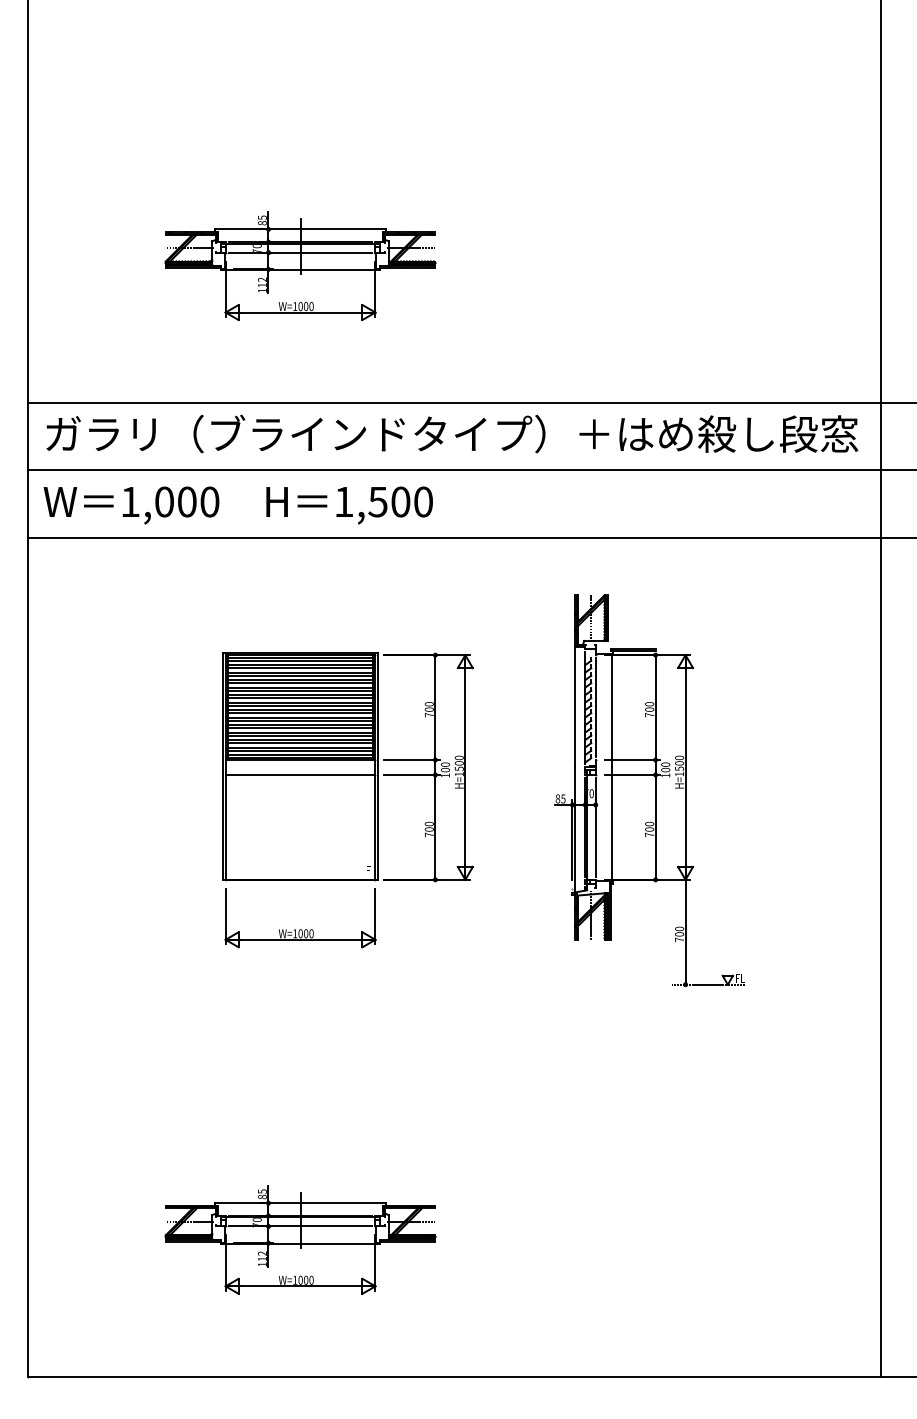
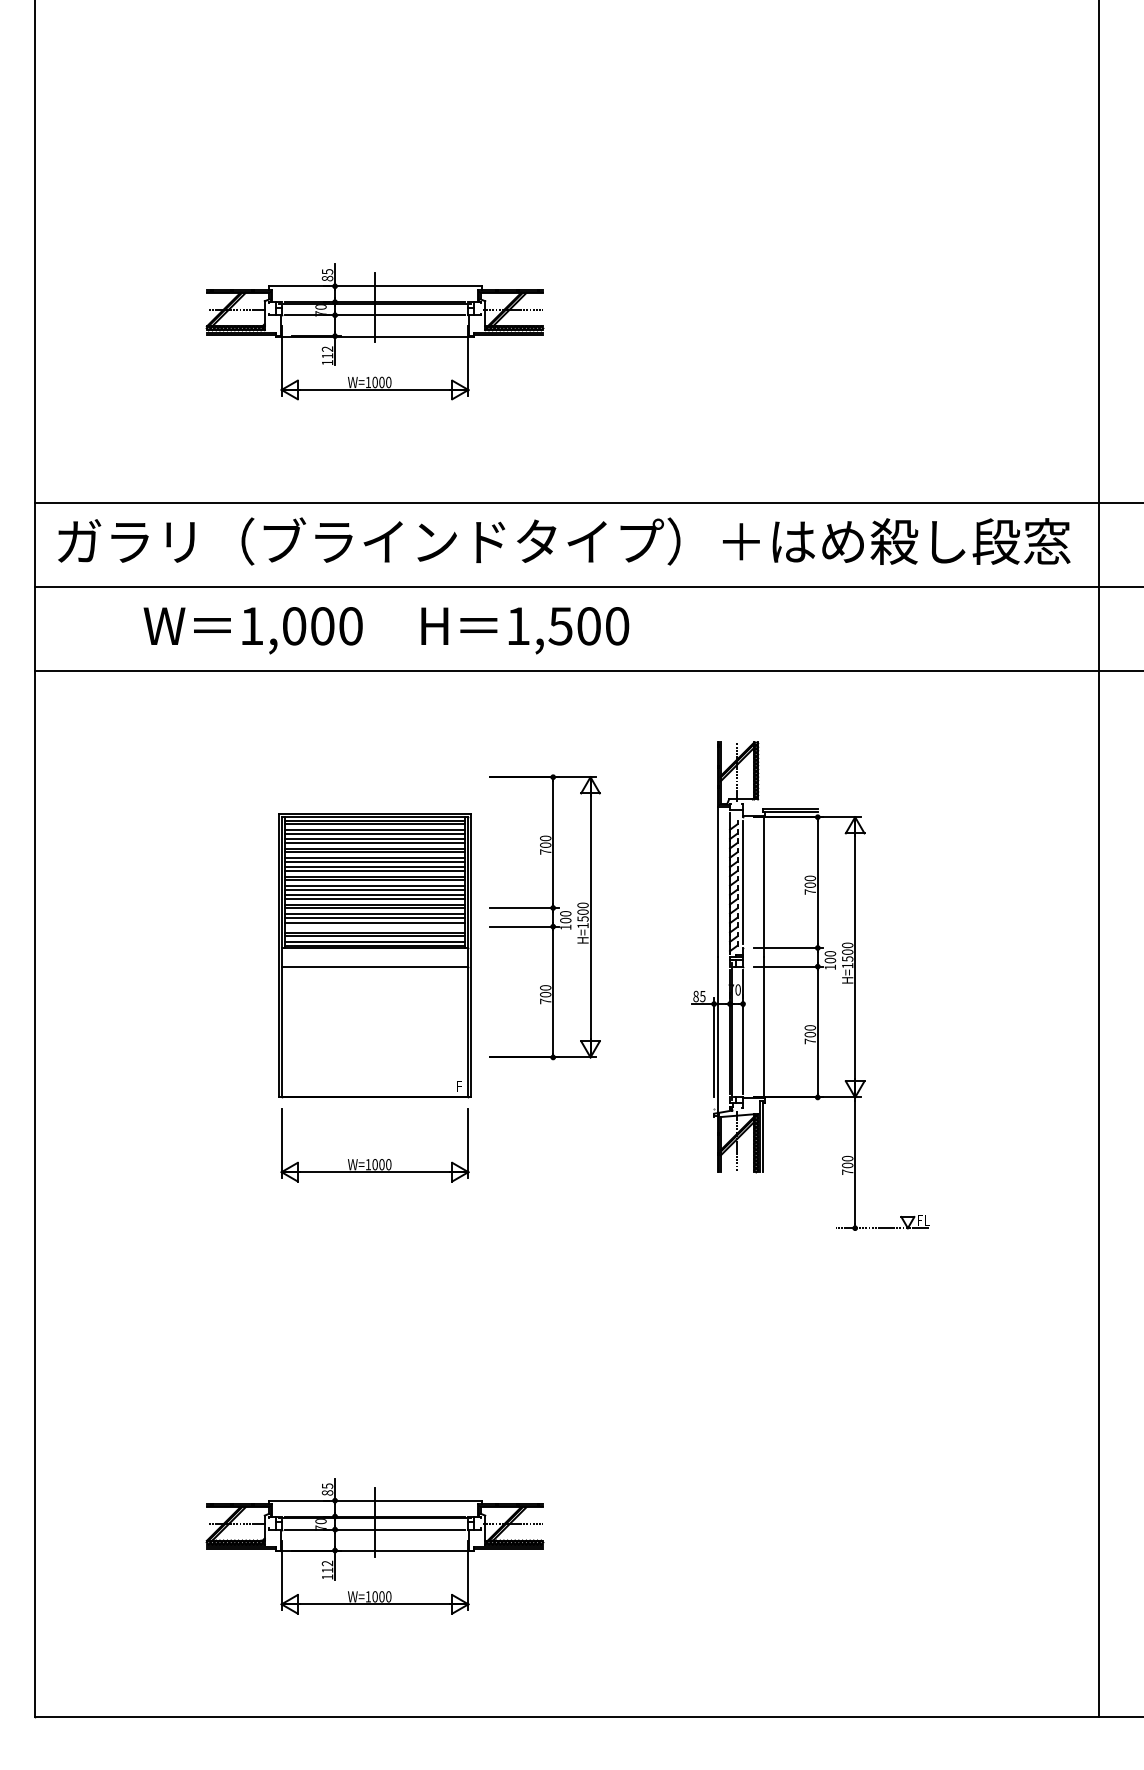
text: (238, 505) -> (386, 630), moved
line: (300, 743) -> (374, 927), removed
part: (434, 767) -> (552, 917), moved

